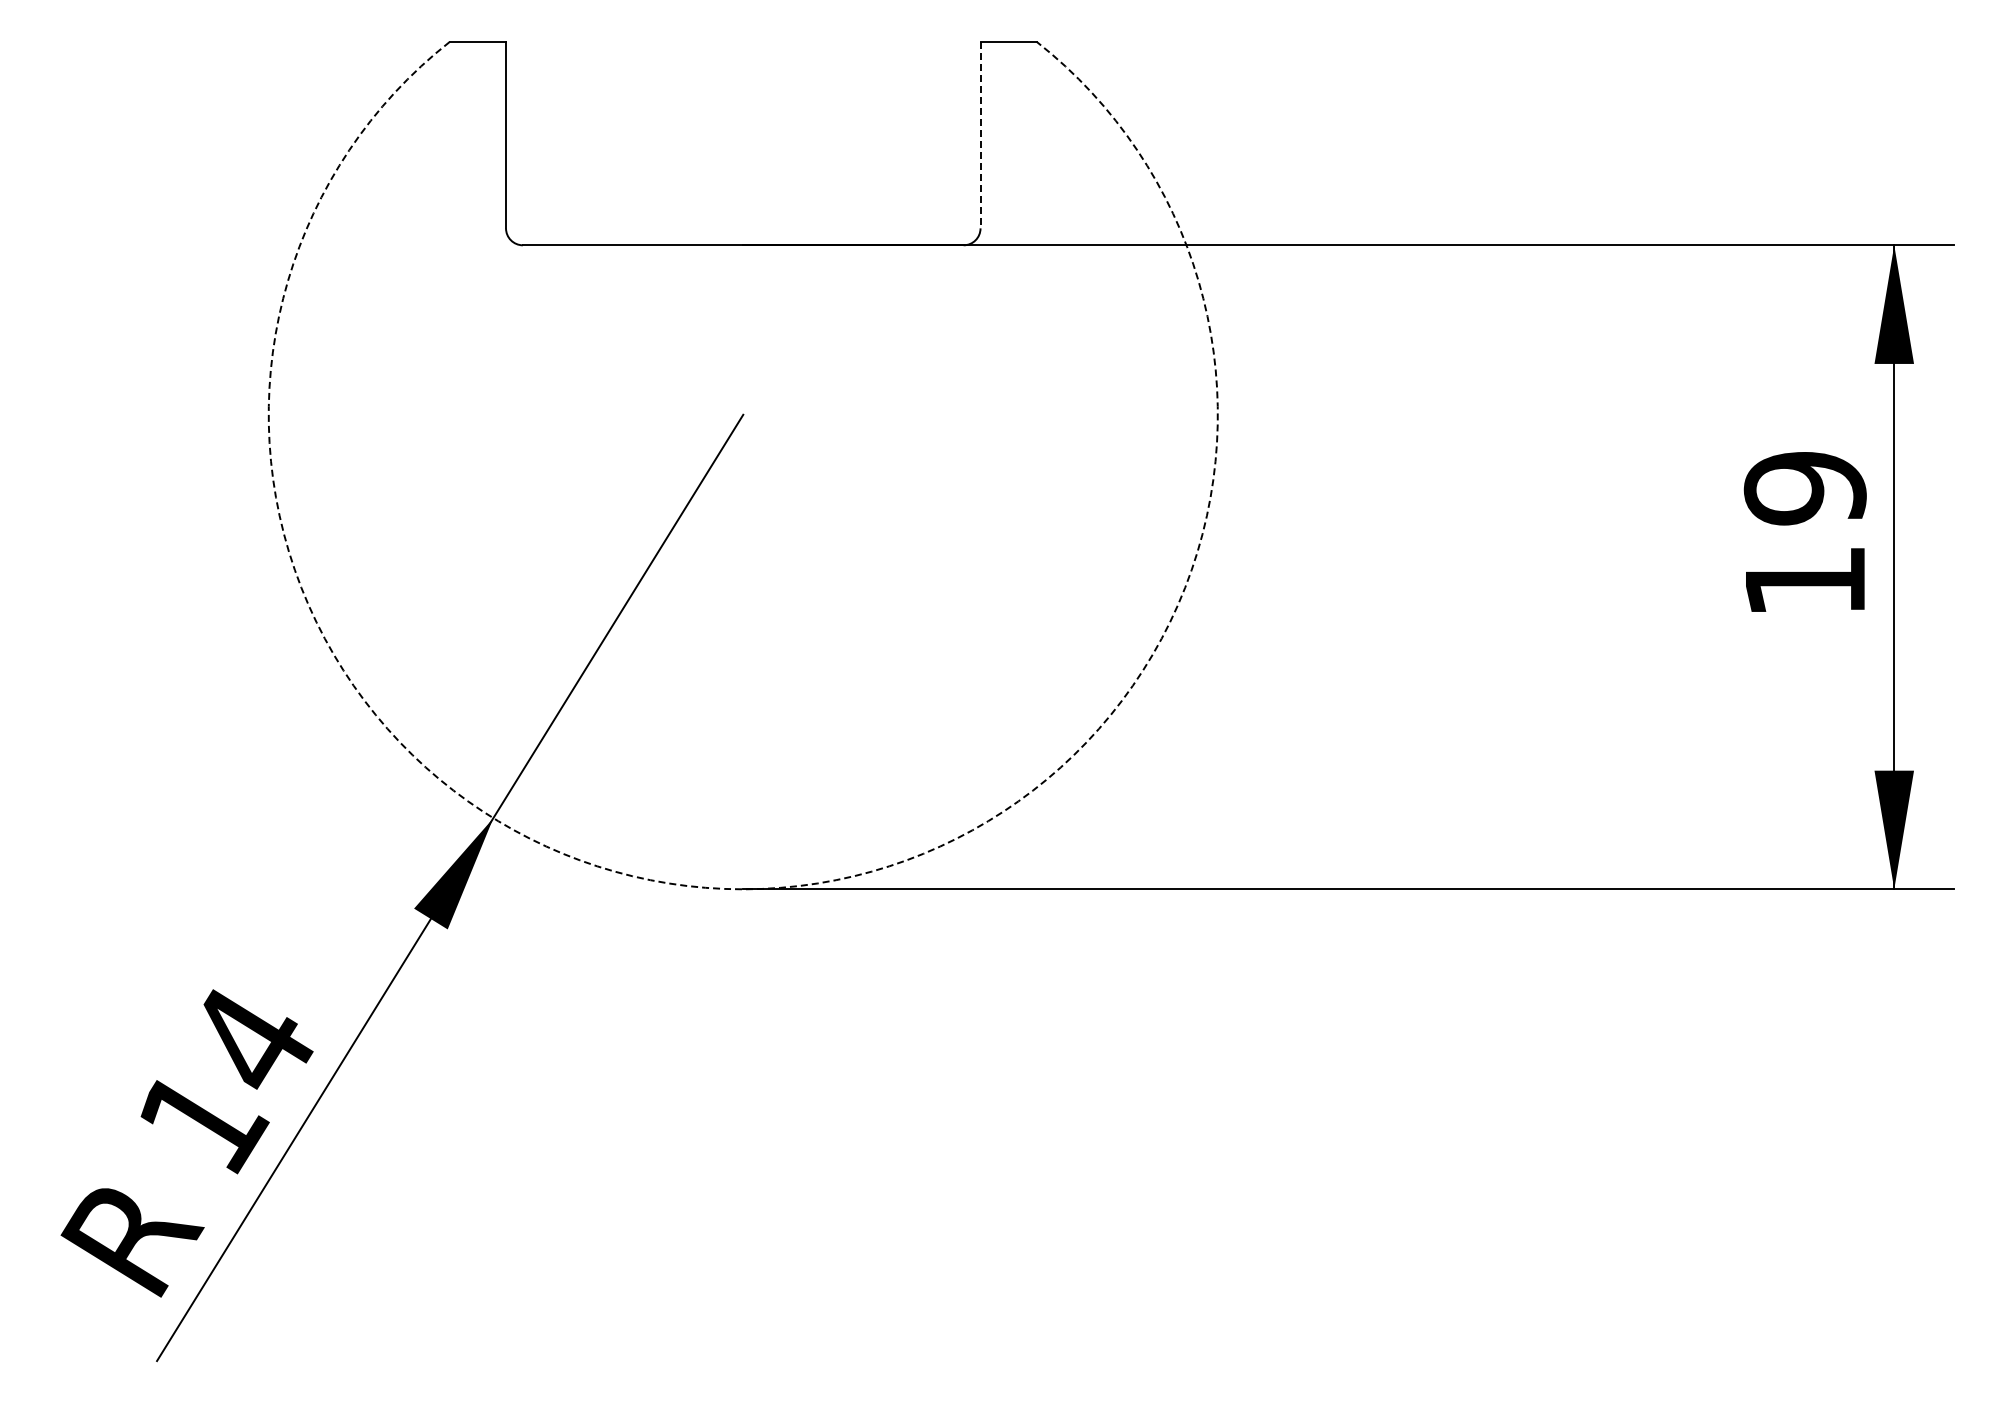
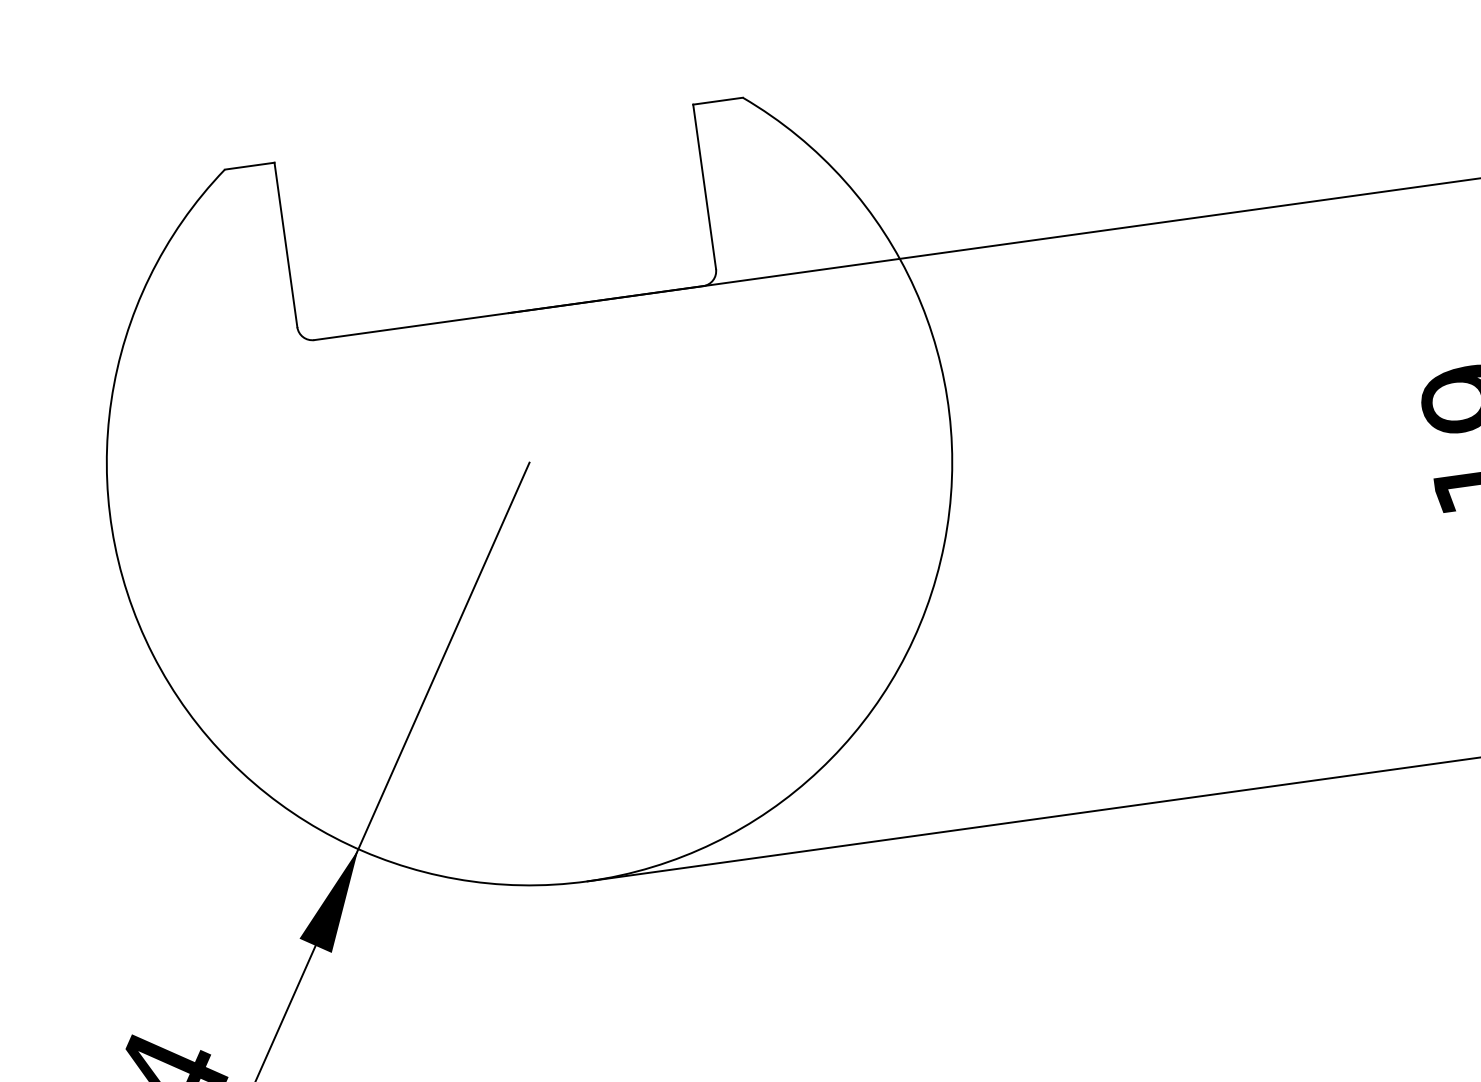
line: (980, 135) -> (704, 187), dashed -> solid
arc: (743, 889) -> (587, 881), dashed -> solid

